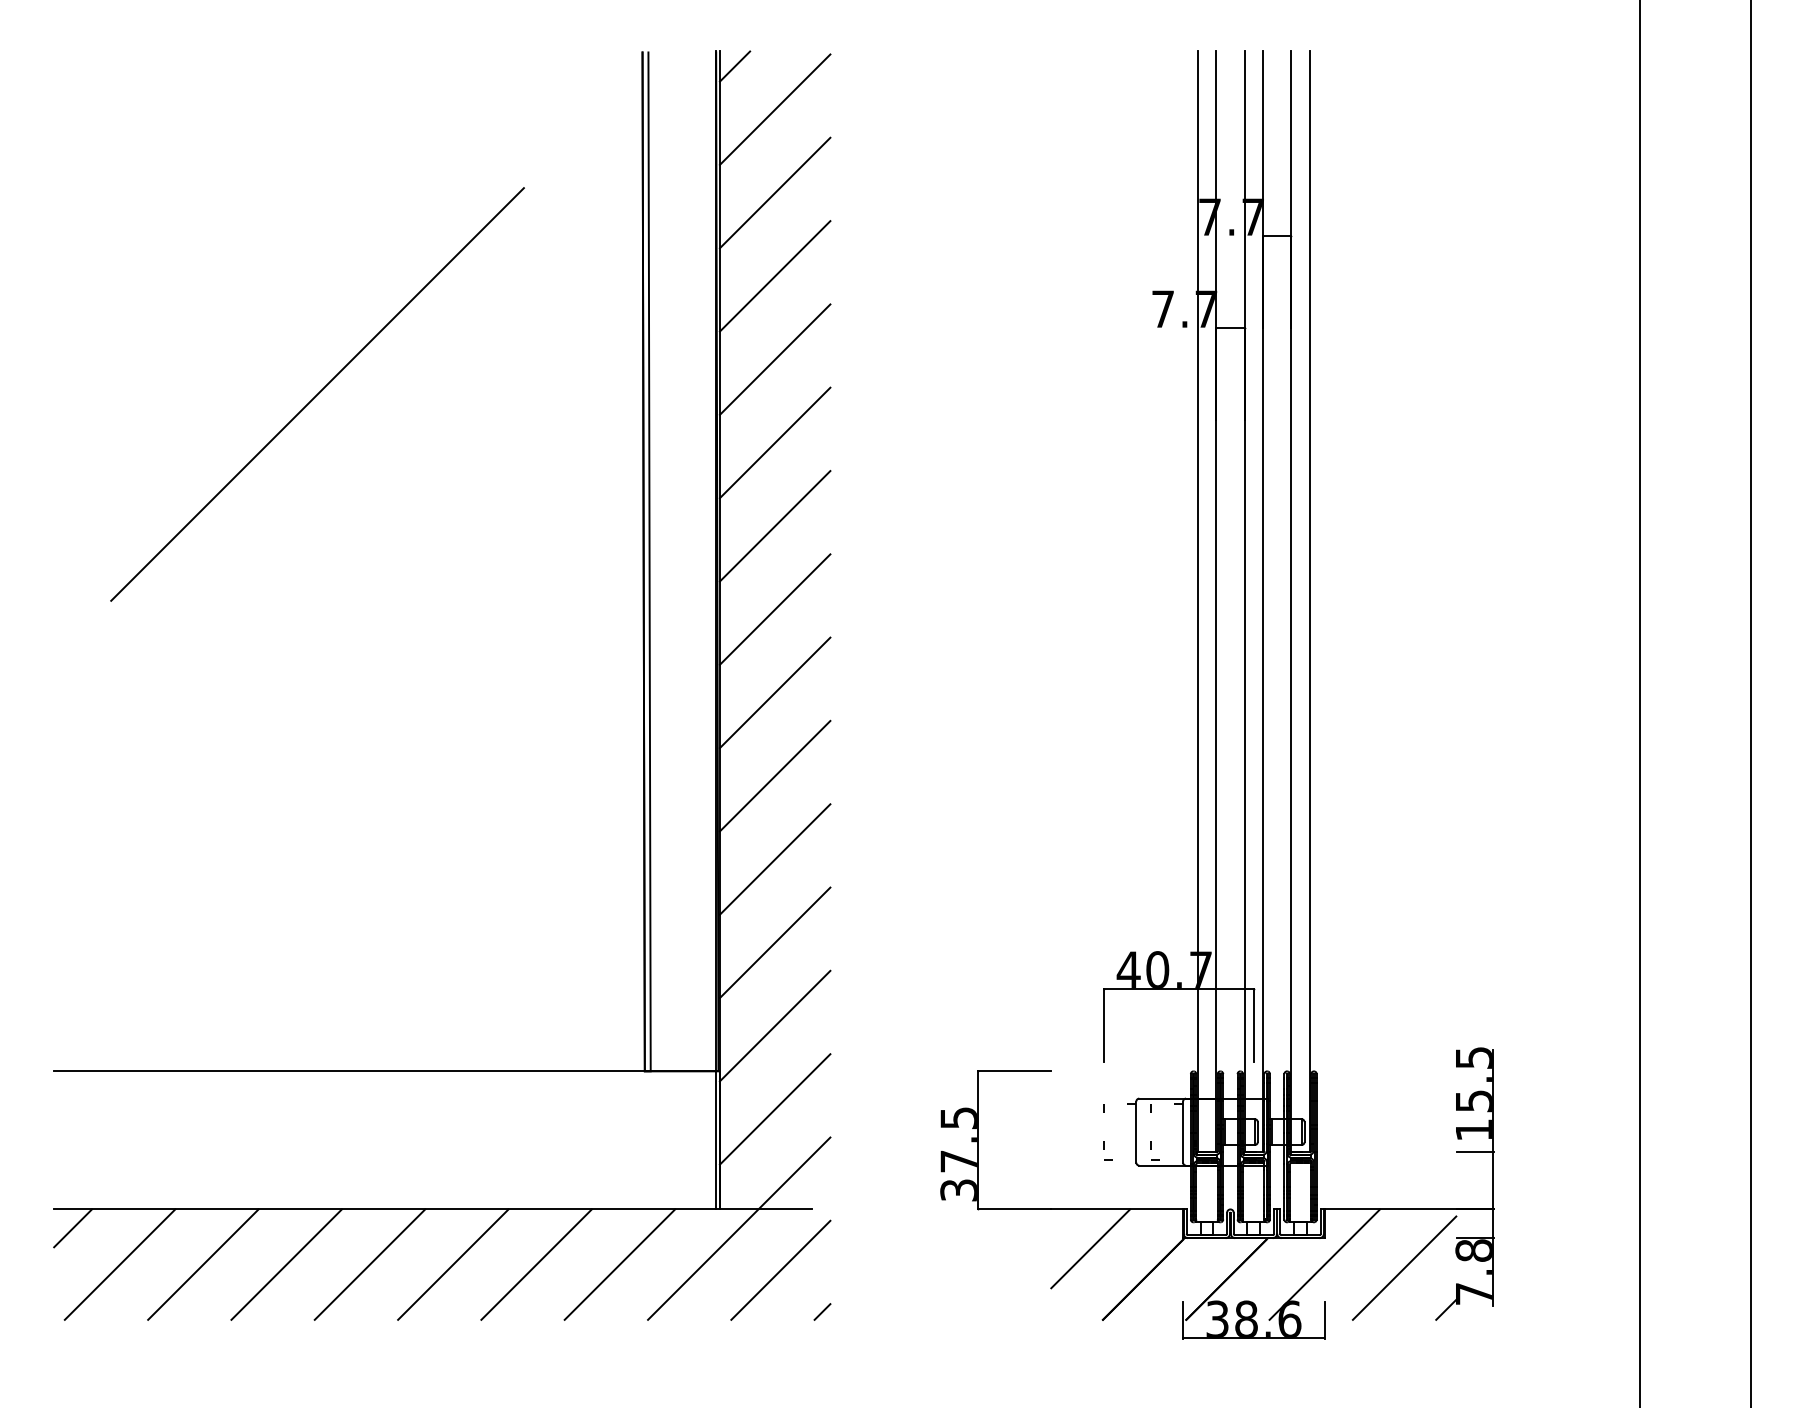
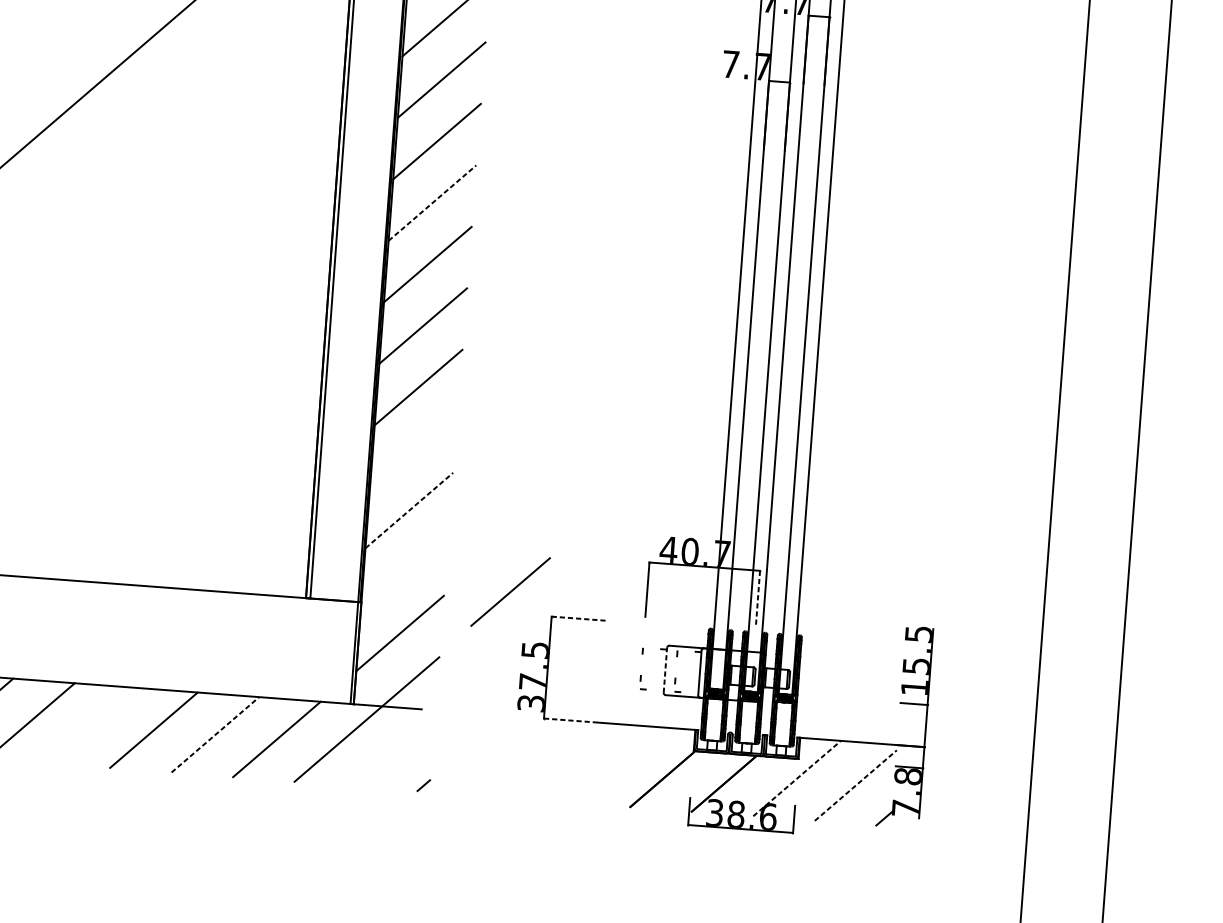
line: (775, 525) -> (432, 202), solid -> dashed
line: (774, 859) -> (413, 449), removed
line: (775, 942) -> (409, 510), solid -> dashed
line: (774, 1025) -> (404, 571), removed
line: (1253, 1025) -> (757, 598), solid -> dashed
line: (1014, 1071) -> (578, 618), solid -> dashed
line: (1136, 1132) -> (665, 670), solid -> dashed
line: (1014, 1209) -> (571, 720), solid -> dashed
line: (1090, 1248) -> (625, 753), removed
line: (369, 1264) -> (92, 725), removed
line: (536, 1264) -> (215, 734), solid -> dashed
line: (1325, 1264) -> (797, 778), solid -> dashed
line: (1404, 1267) -> (855, 785), solid -> dashed
line: (780, 1269) -> (510, 591), moved

